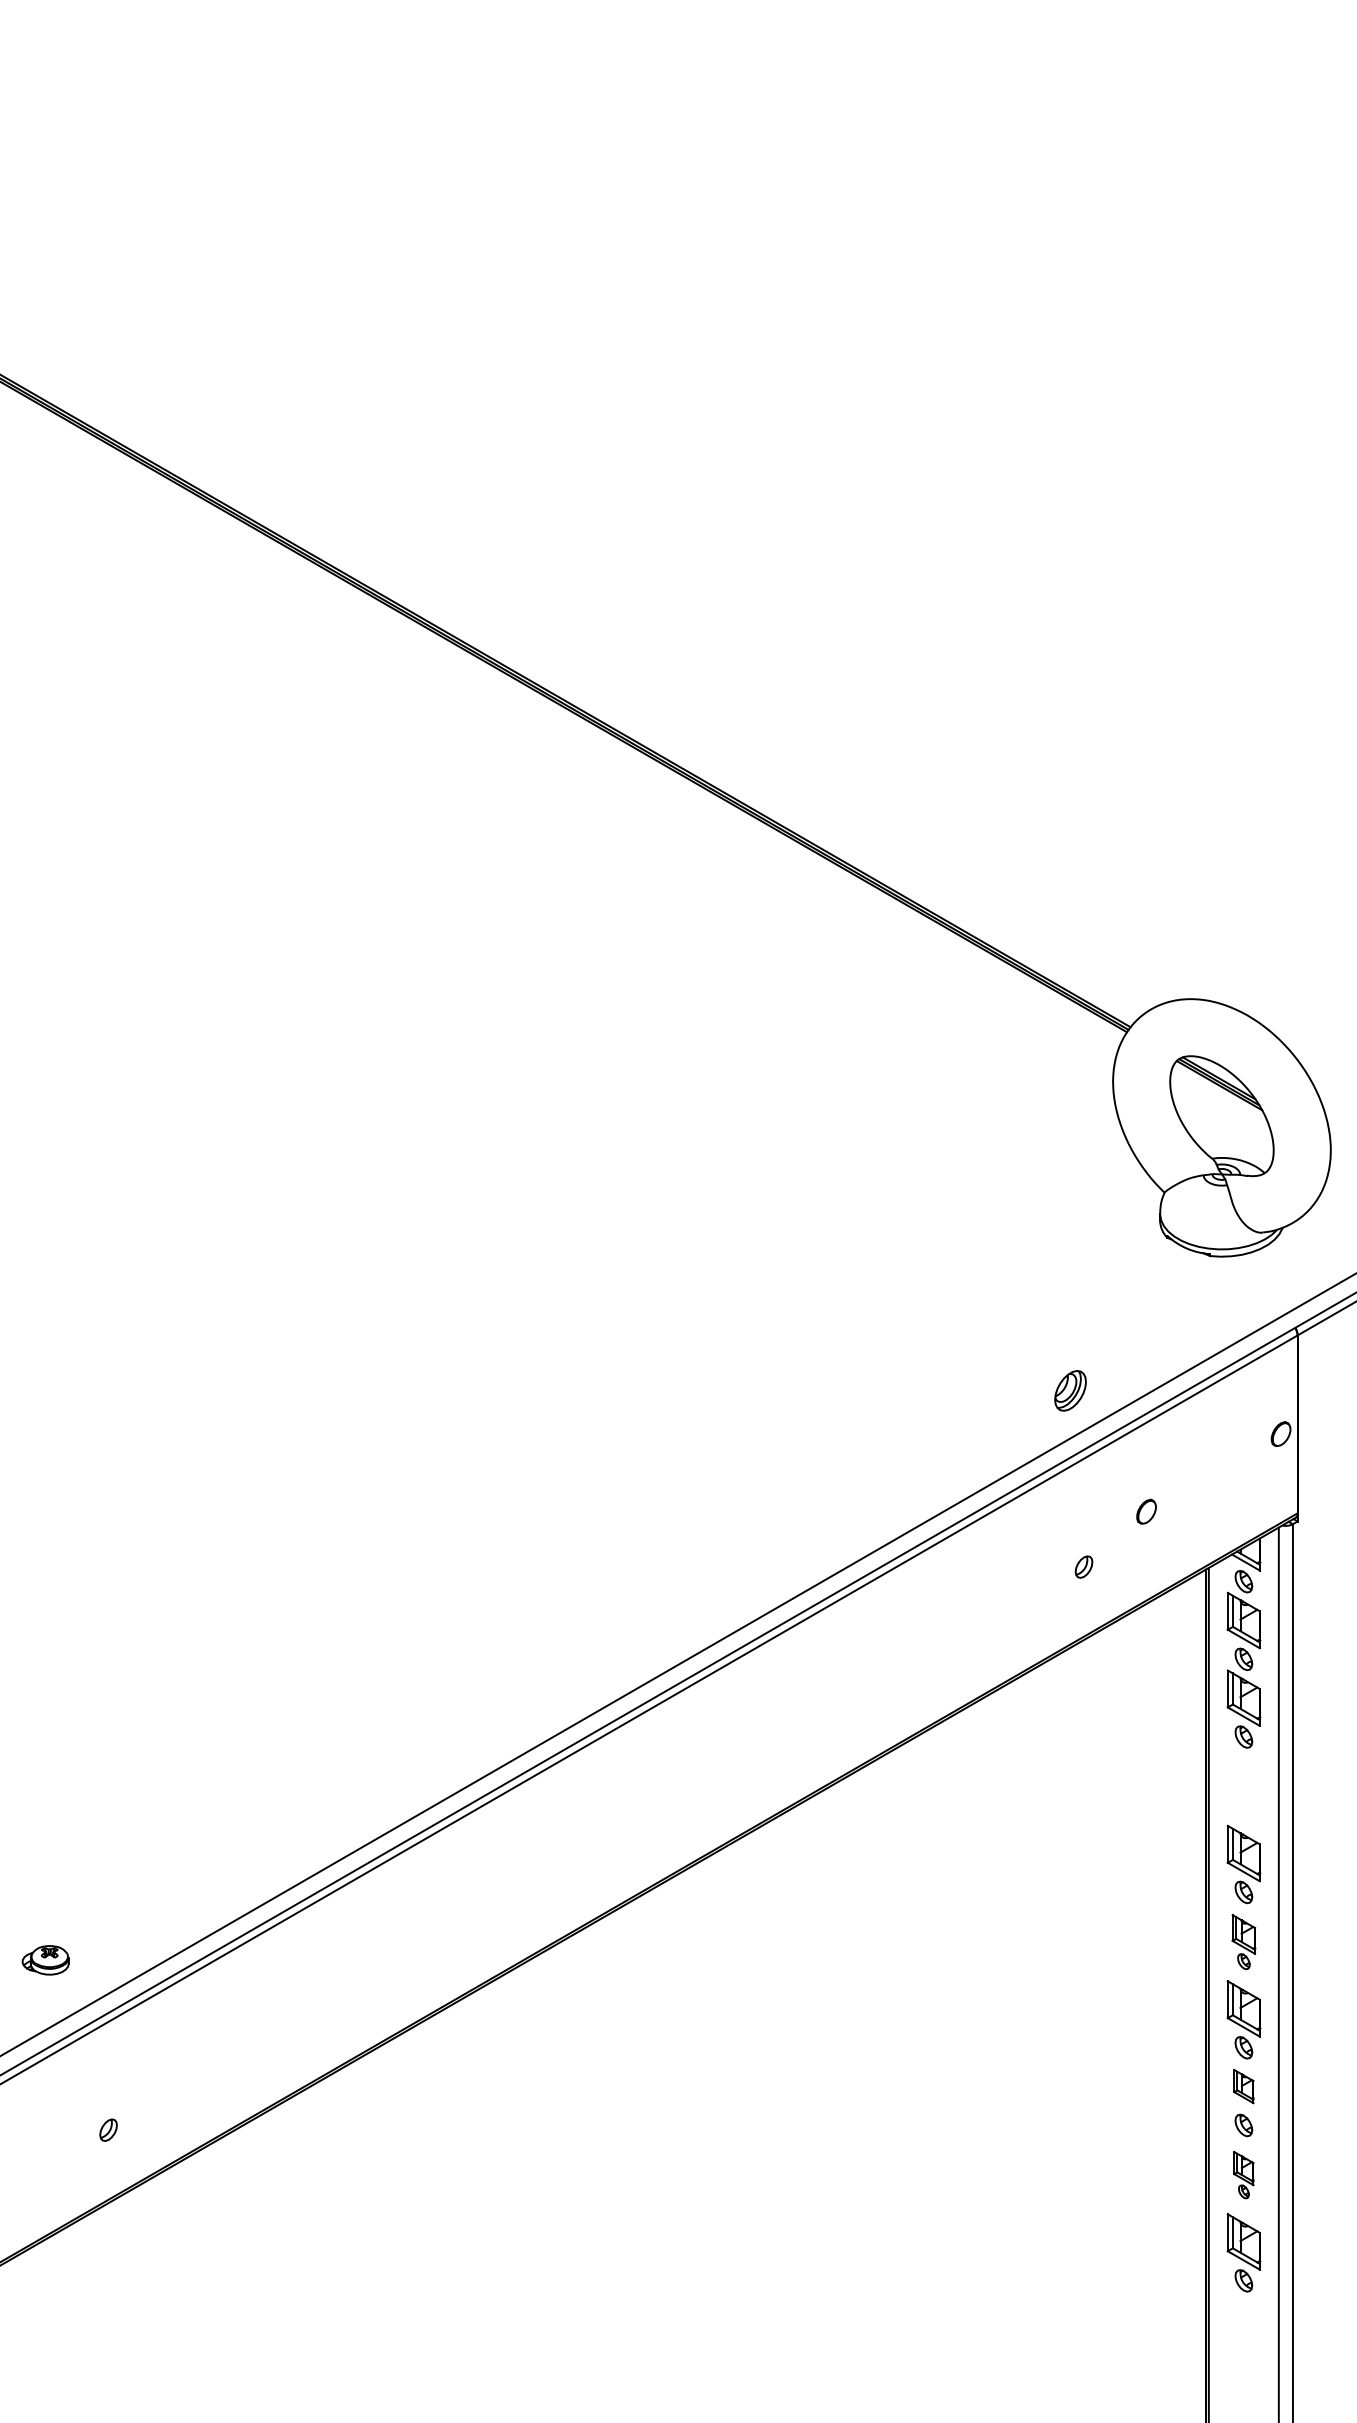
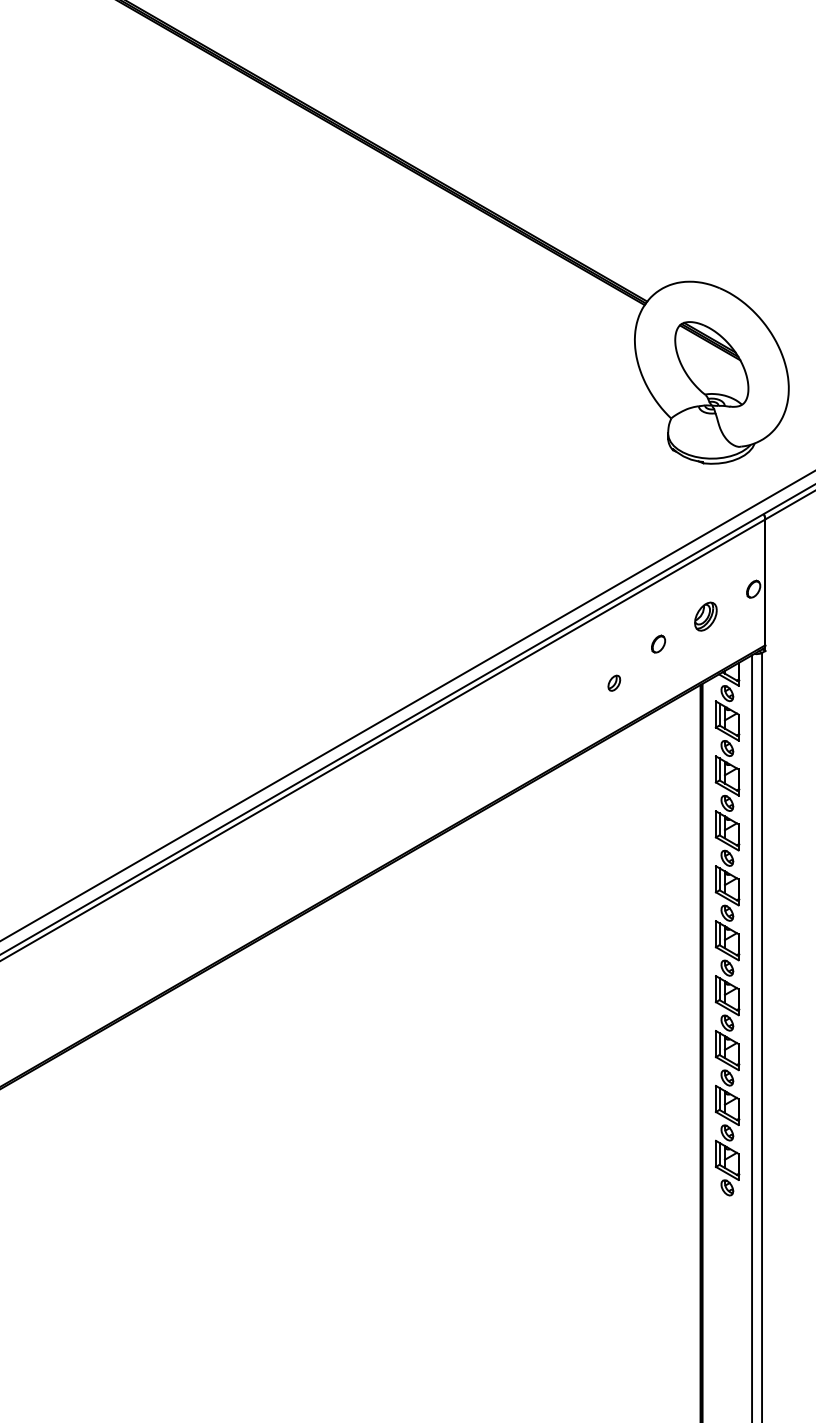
part: (1070, 1390) -> (705, 616), moved
part: (1243, 1786) -> (727, 838), added
part: (1243, 1941) -> (727, 947), size x1.43
part: (1243, 2086) -> (727, 1050), size x1.67
part: (1243, 2174) -> (727, 1112), size x1.67

